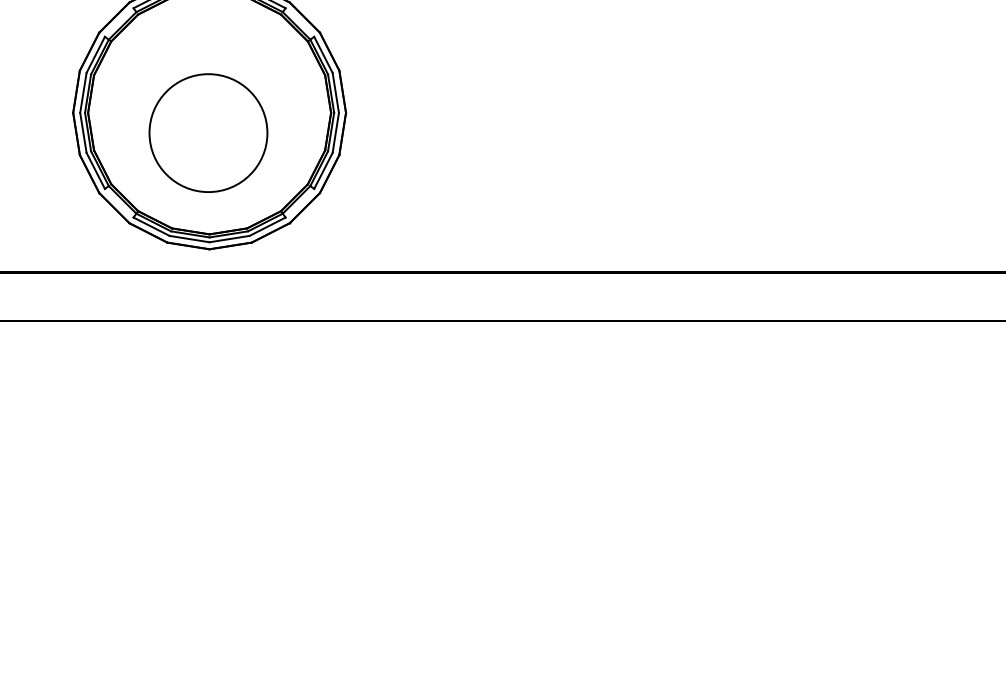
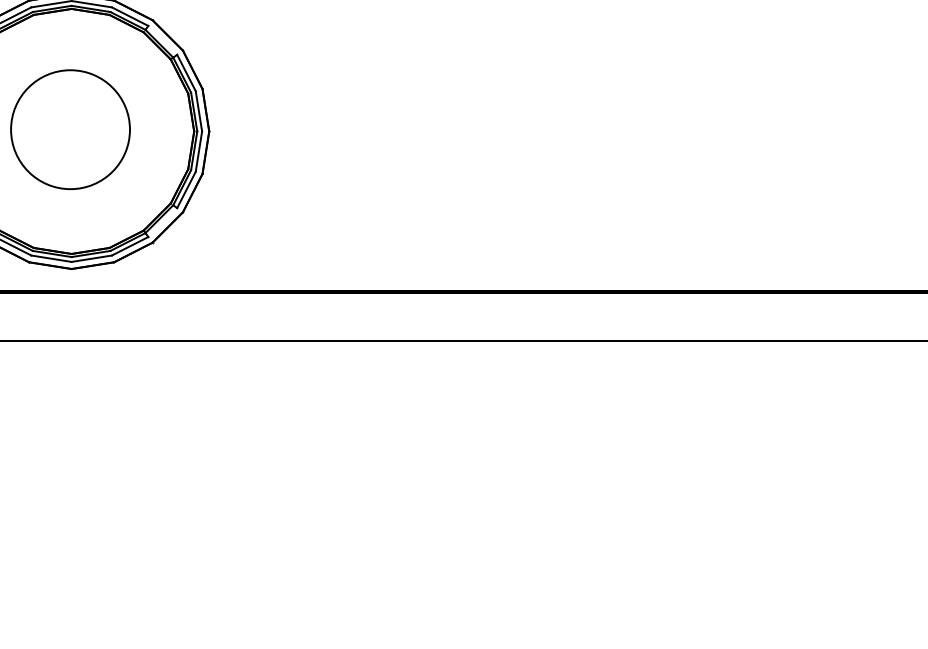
circle: (208, 132) -> (70, 129), moved

